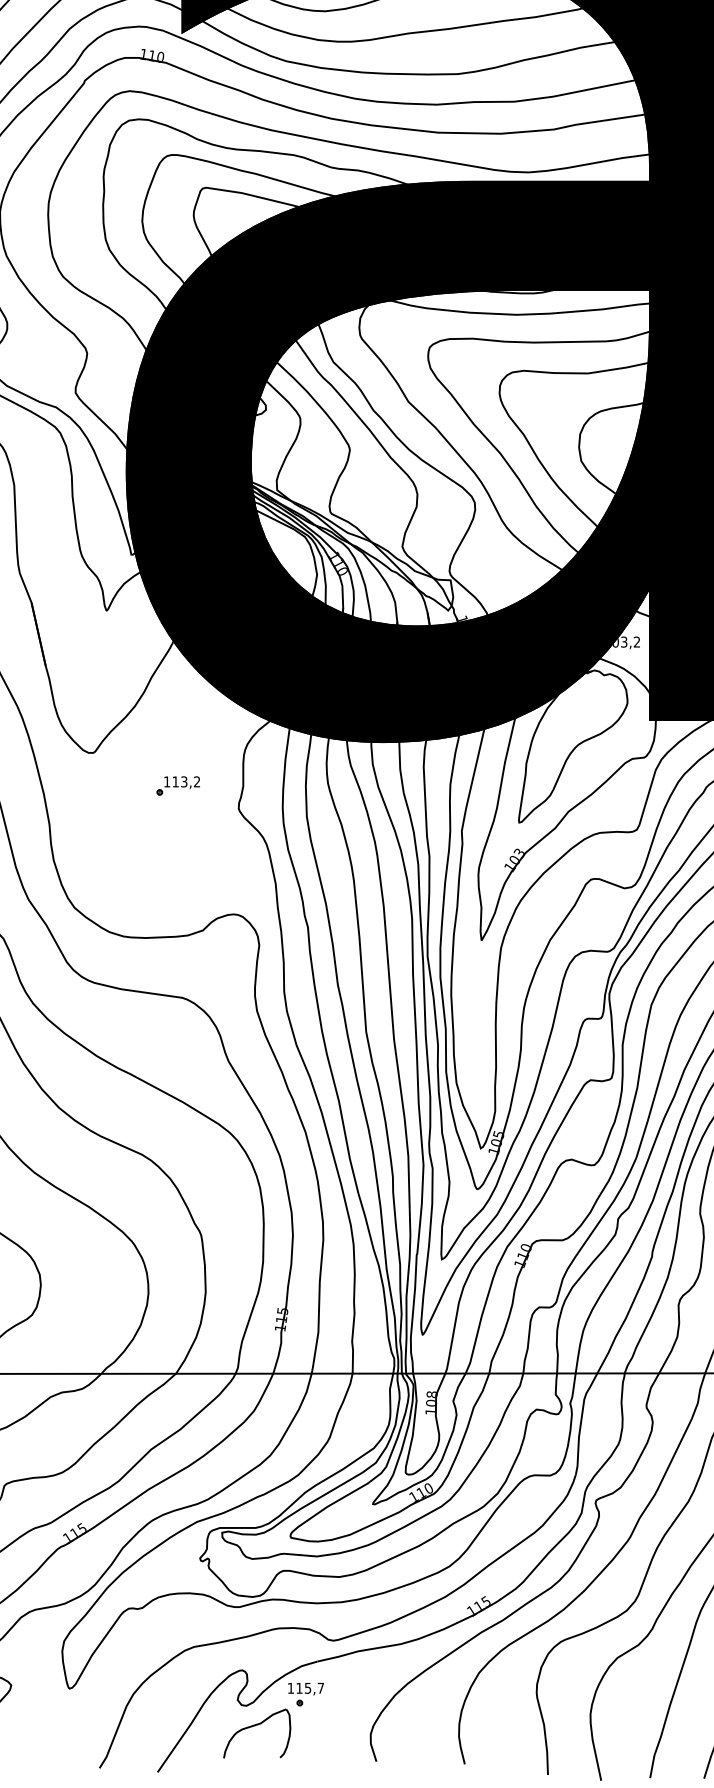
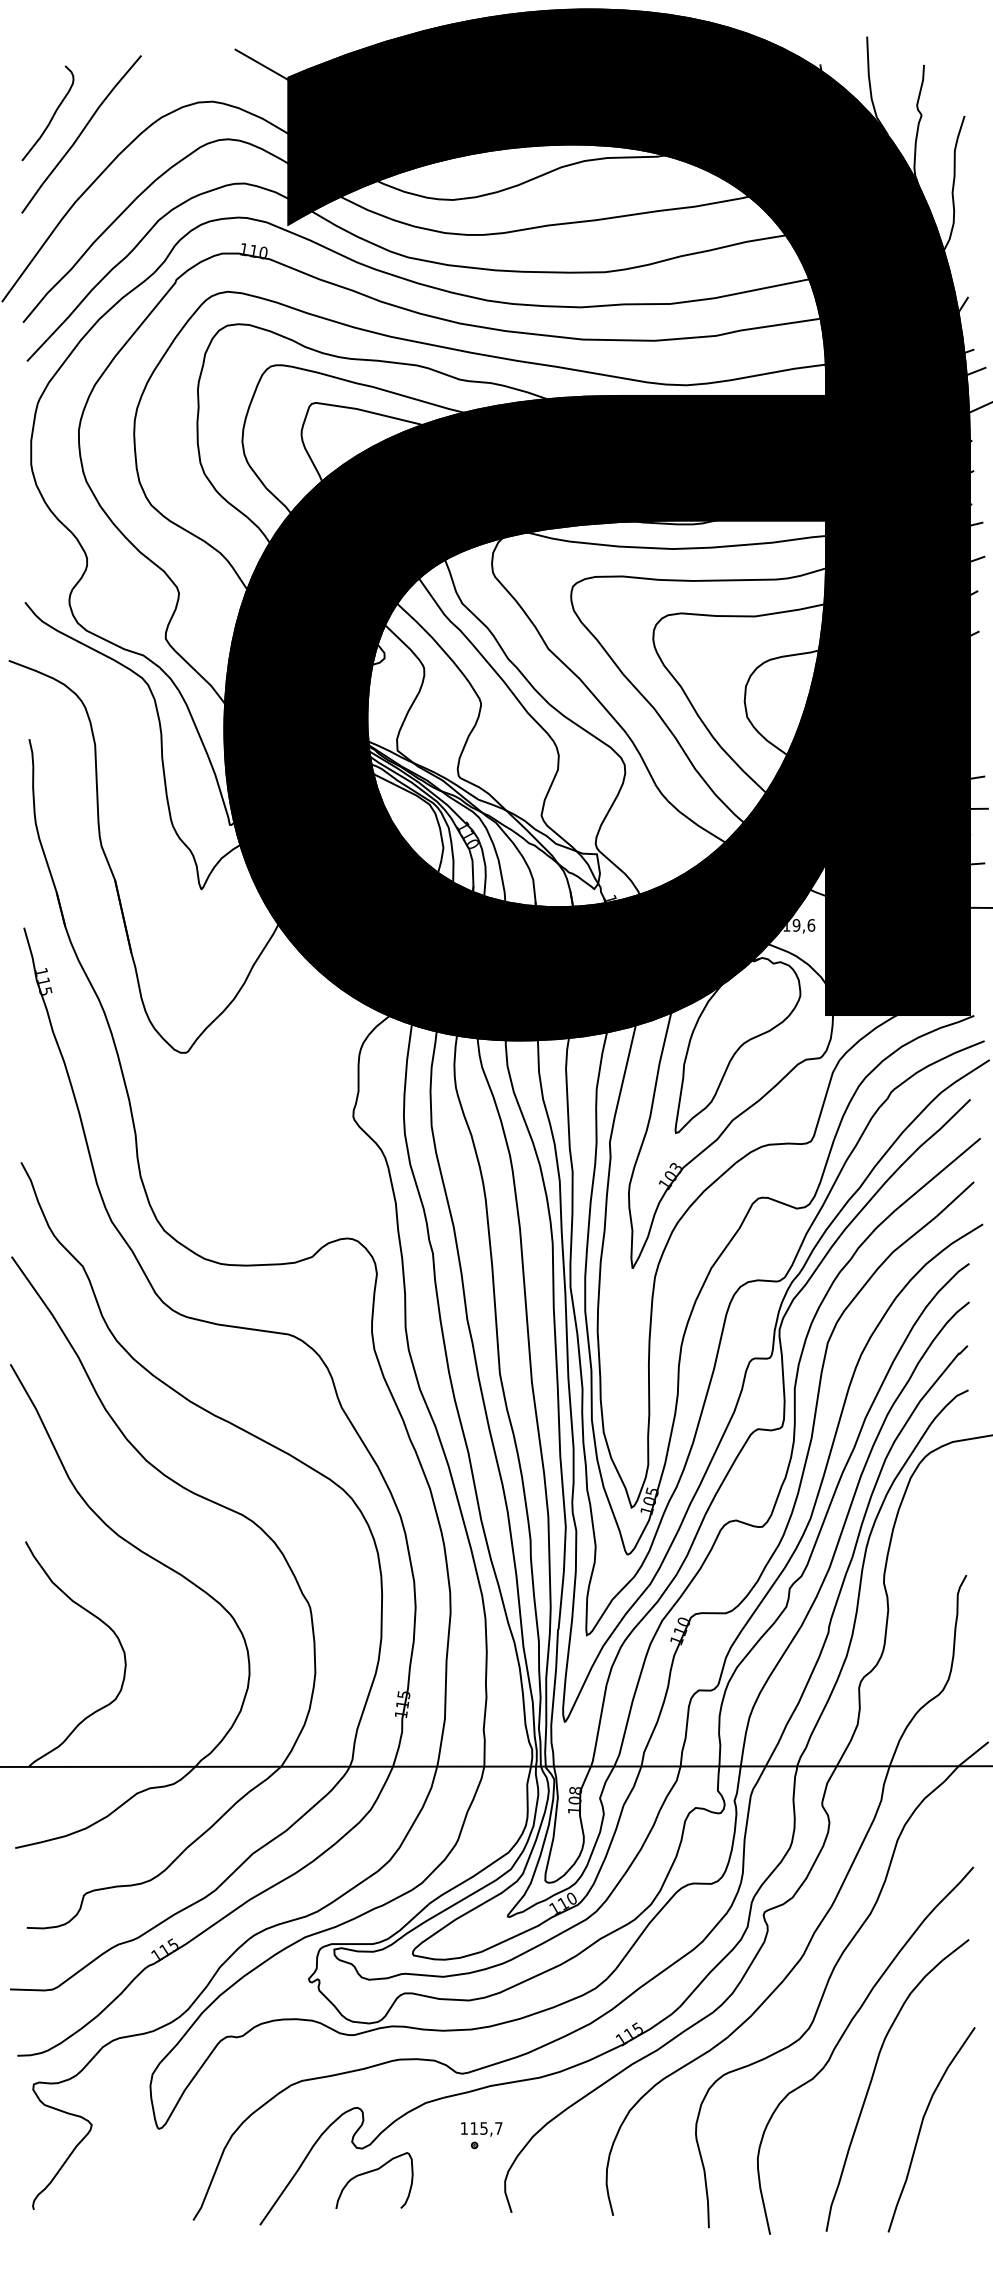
text: (626, 642) -> (799, 925), 103,2 -> 119,6
part: (178, 785) -> (283, 1090), removed
part: (305, 1694) -> (481, 2135), moved

